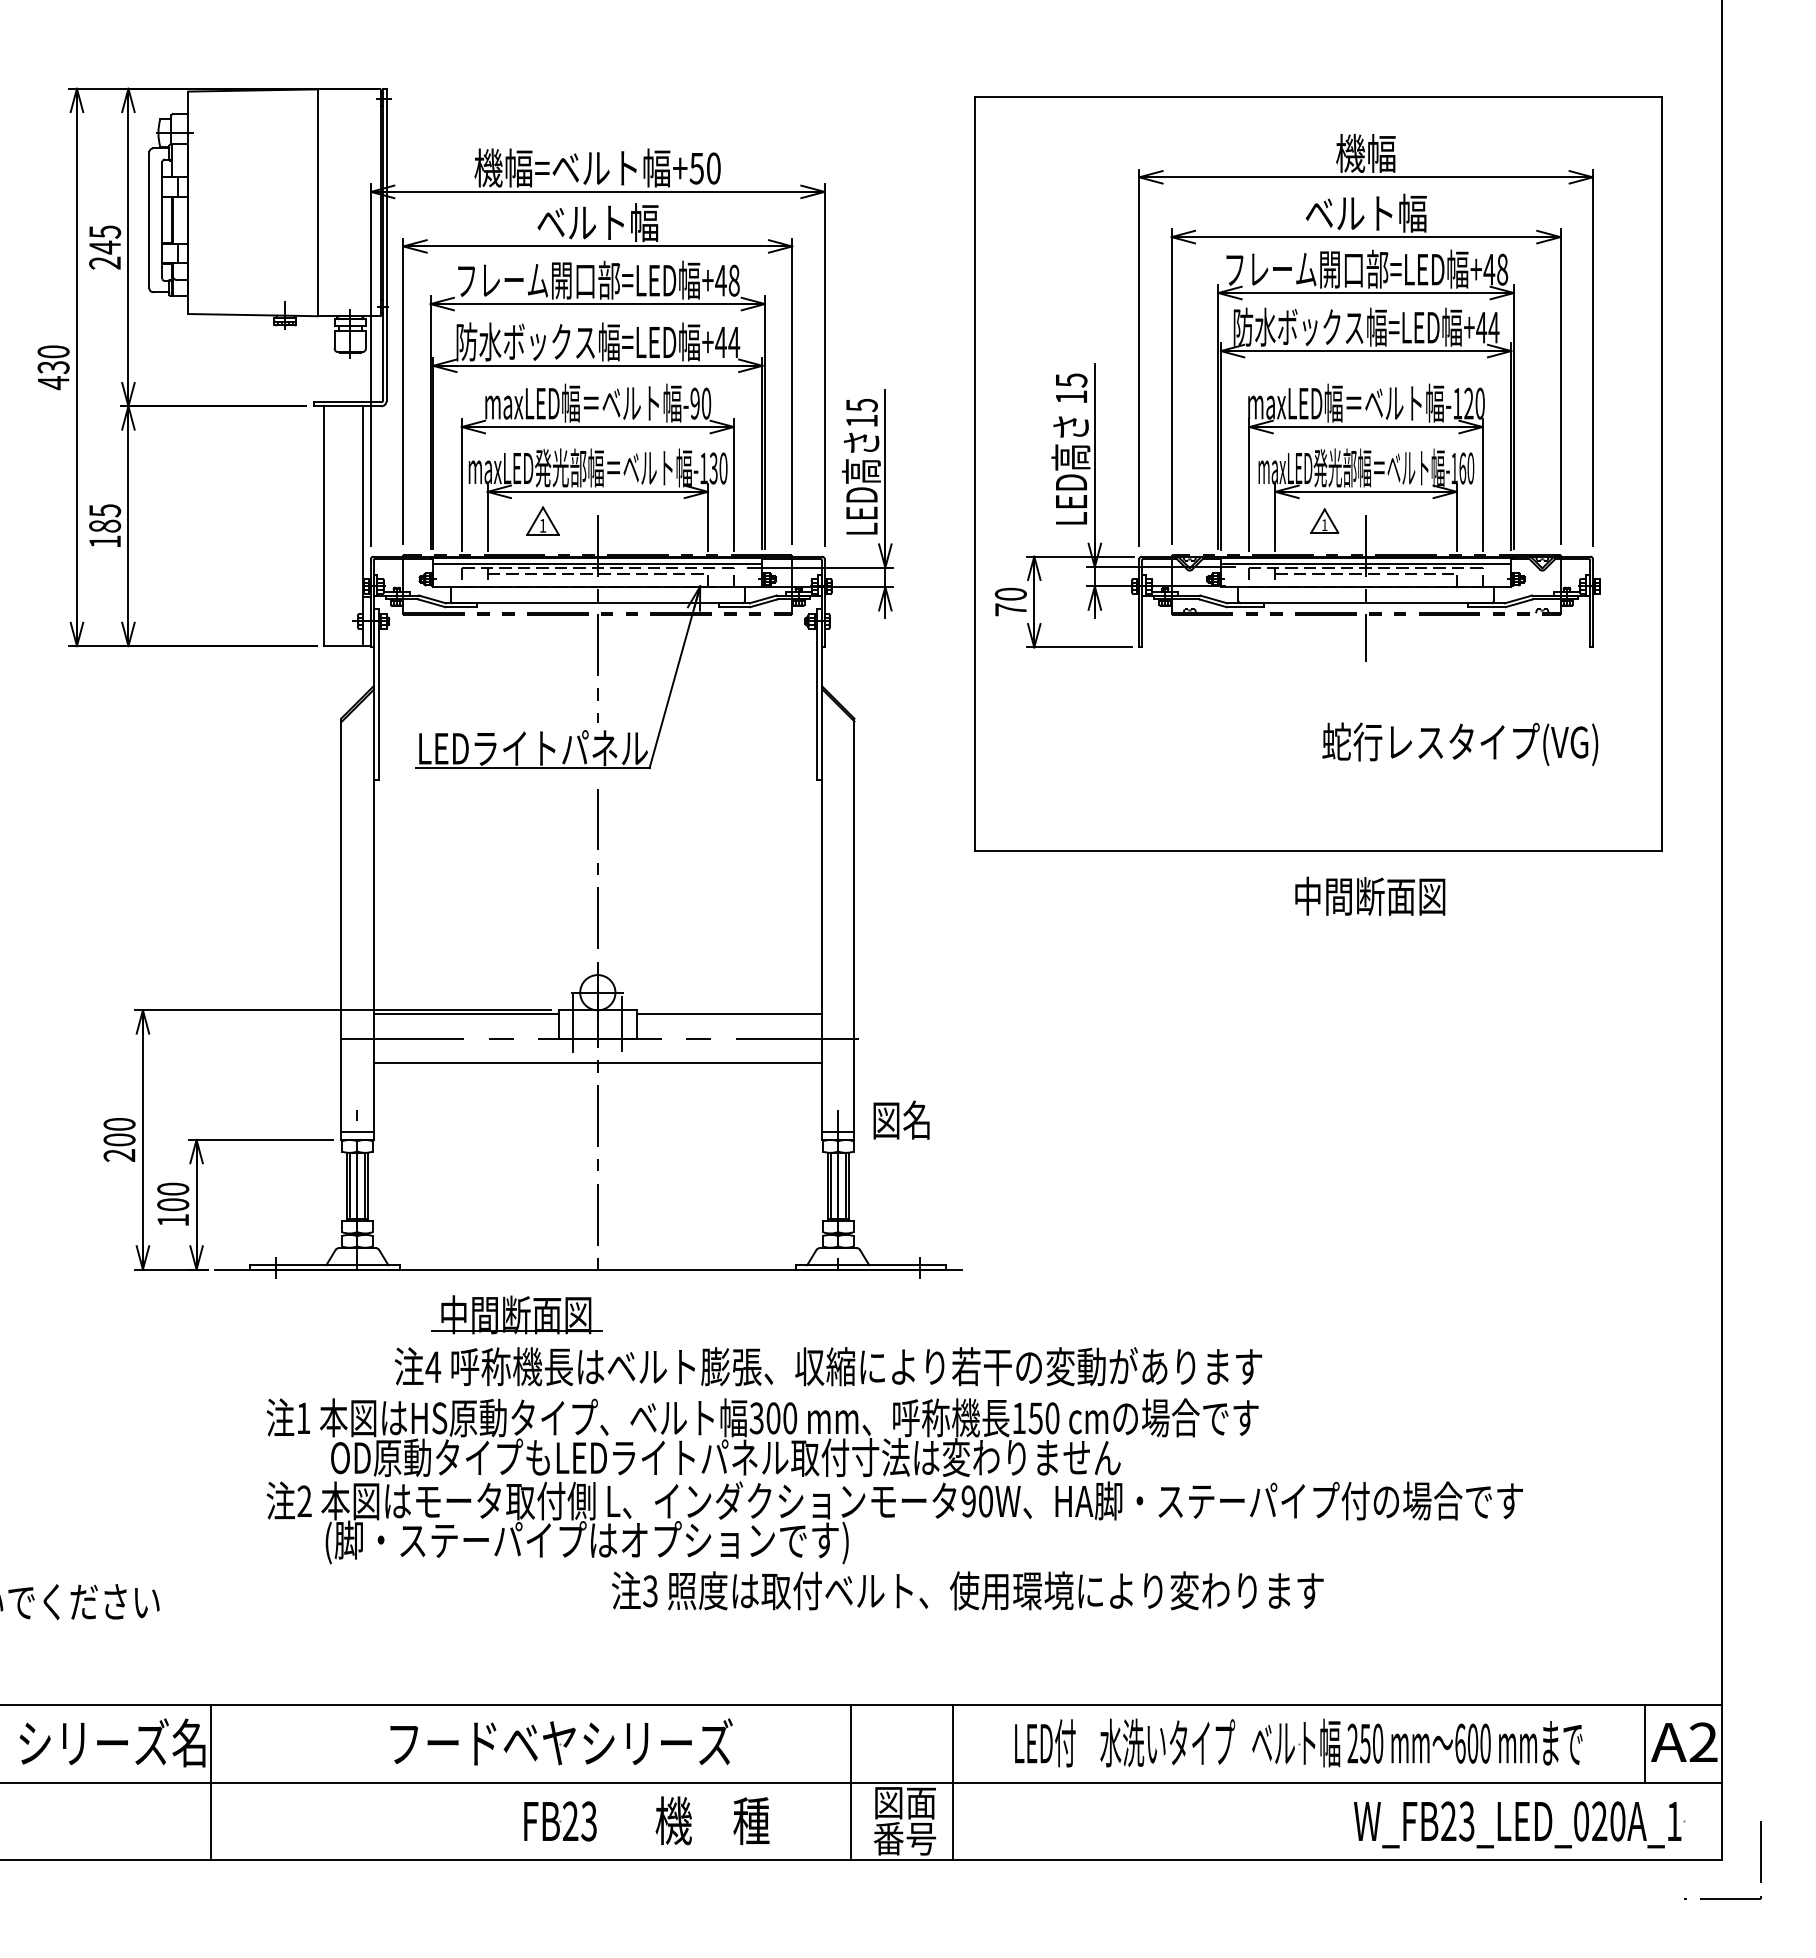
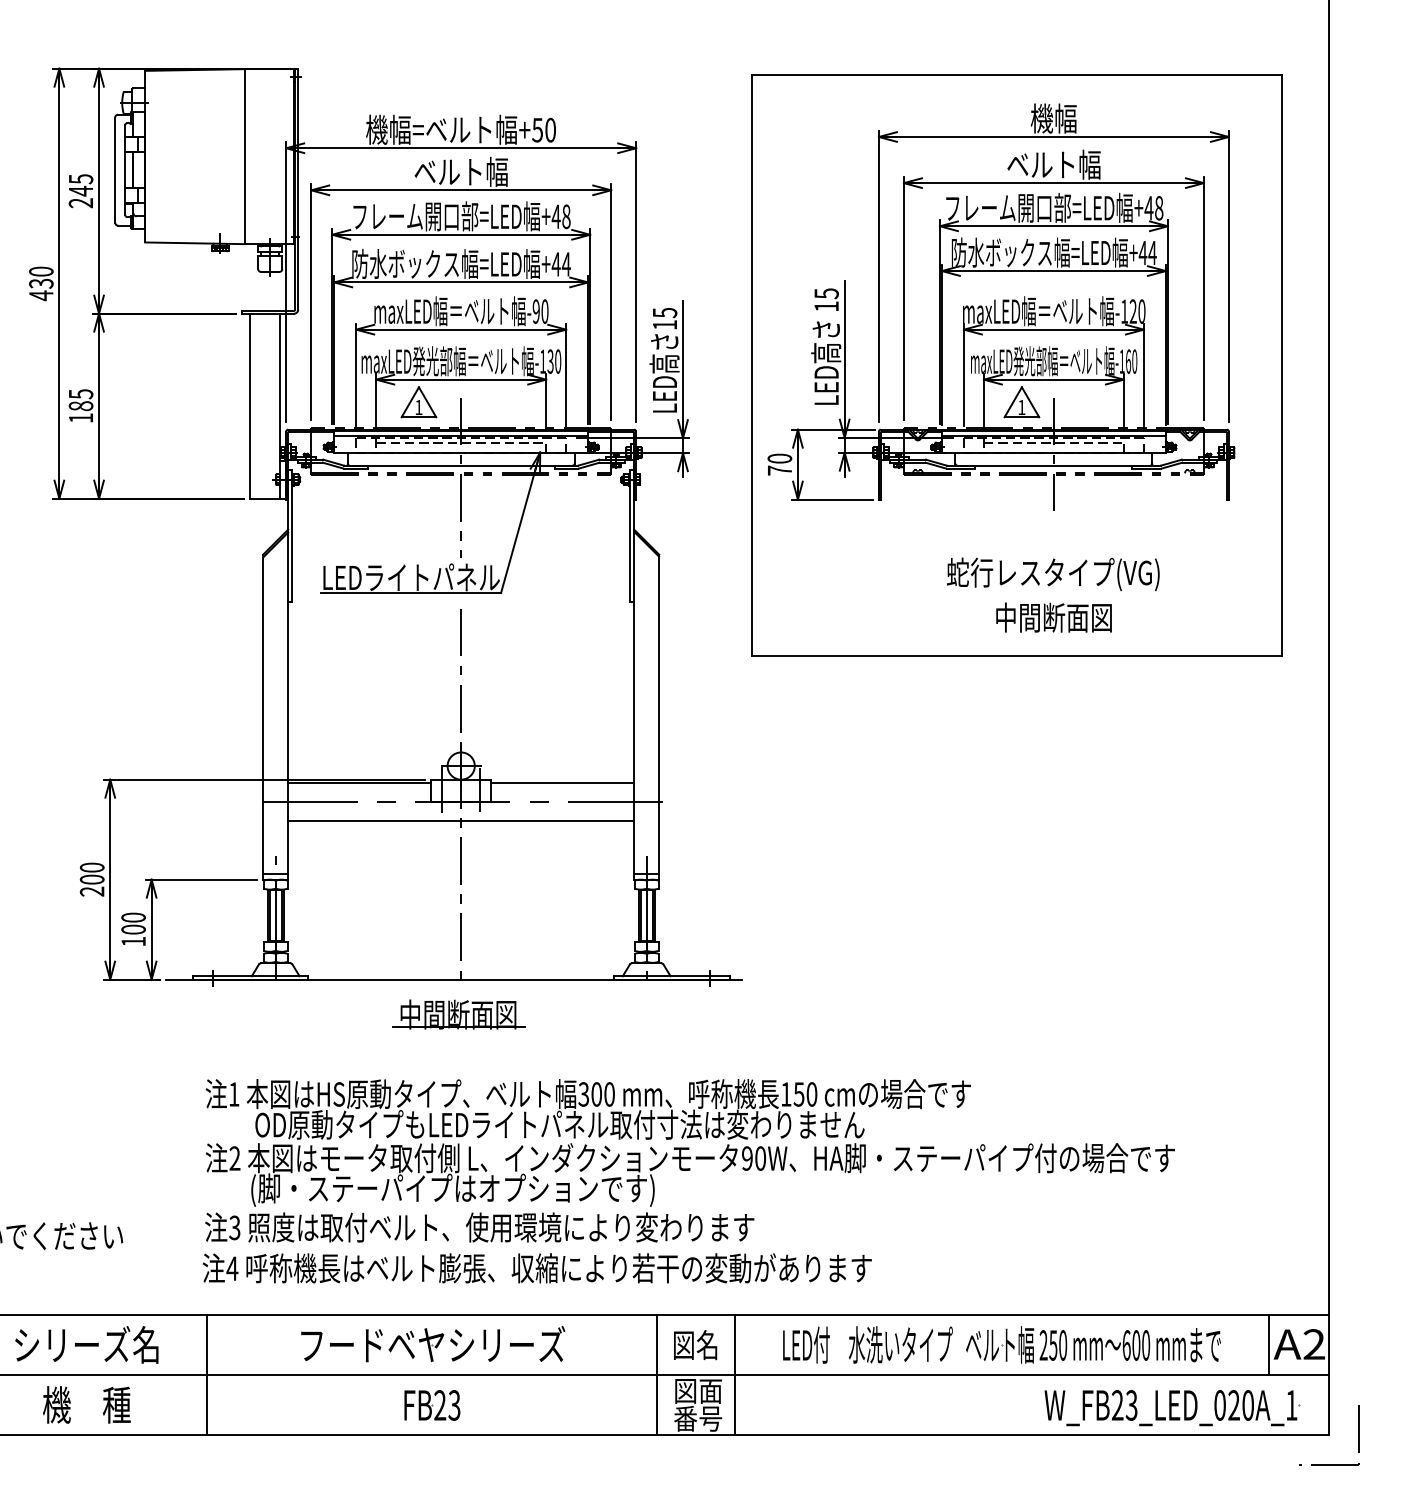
part: (542, 520) -> (418, 401), size x1.43
part: (1324, 520) -> (1021, 401), size x1.67
text: (1460, 744) -> (1053, 574), moved
text: (1370, 895) -> (1054, 617), moved
text: (901, 1119) -> (695, 1344), moved
part: (516, 1314) -> (458, 1014), moved
text: (828, 1366) -> (537, 1268), moved
text: (967, 1590) -> (479, 1227), moved
line: (211, 1782) -> (207, 1375), moved
text: (712, 1820) -> (86, 1404), moved

